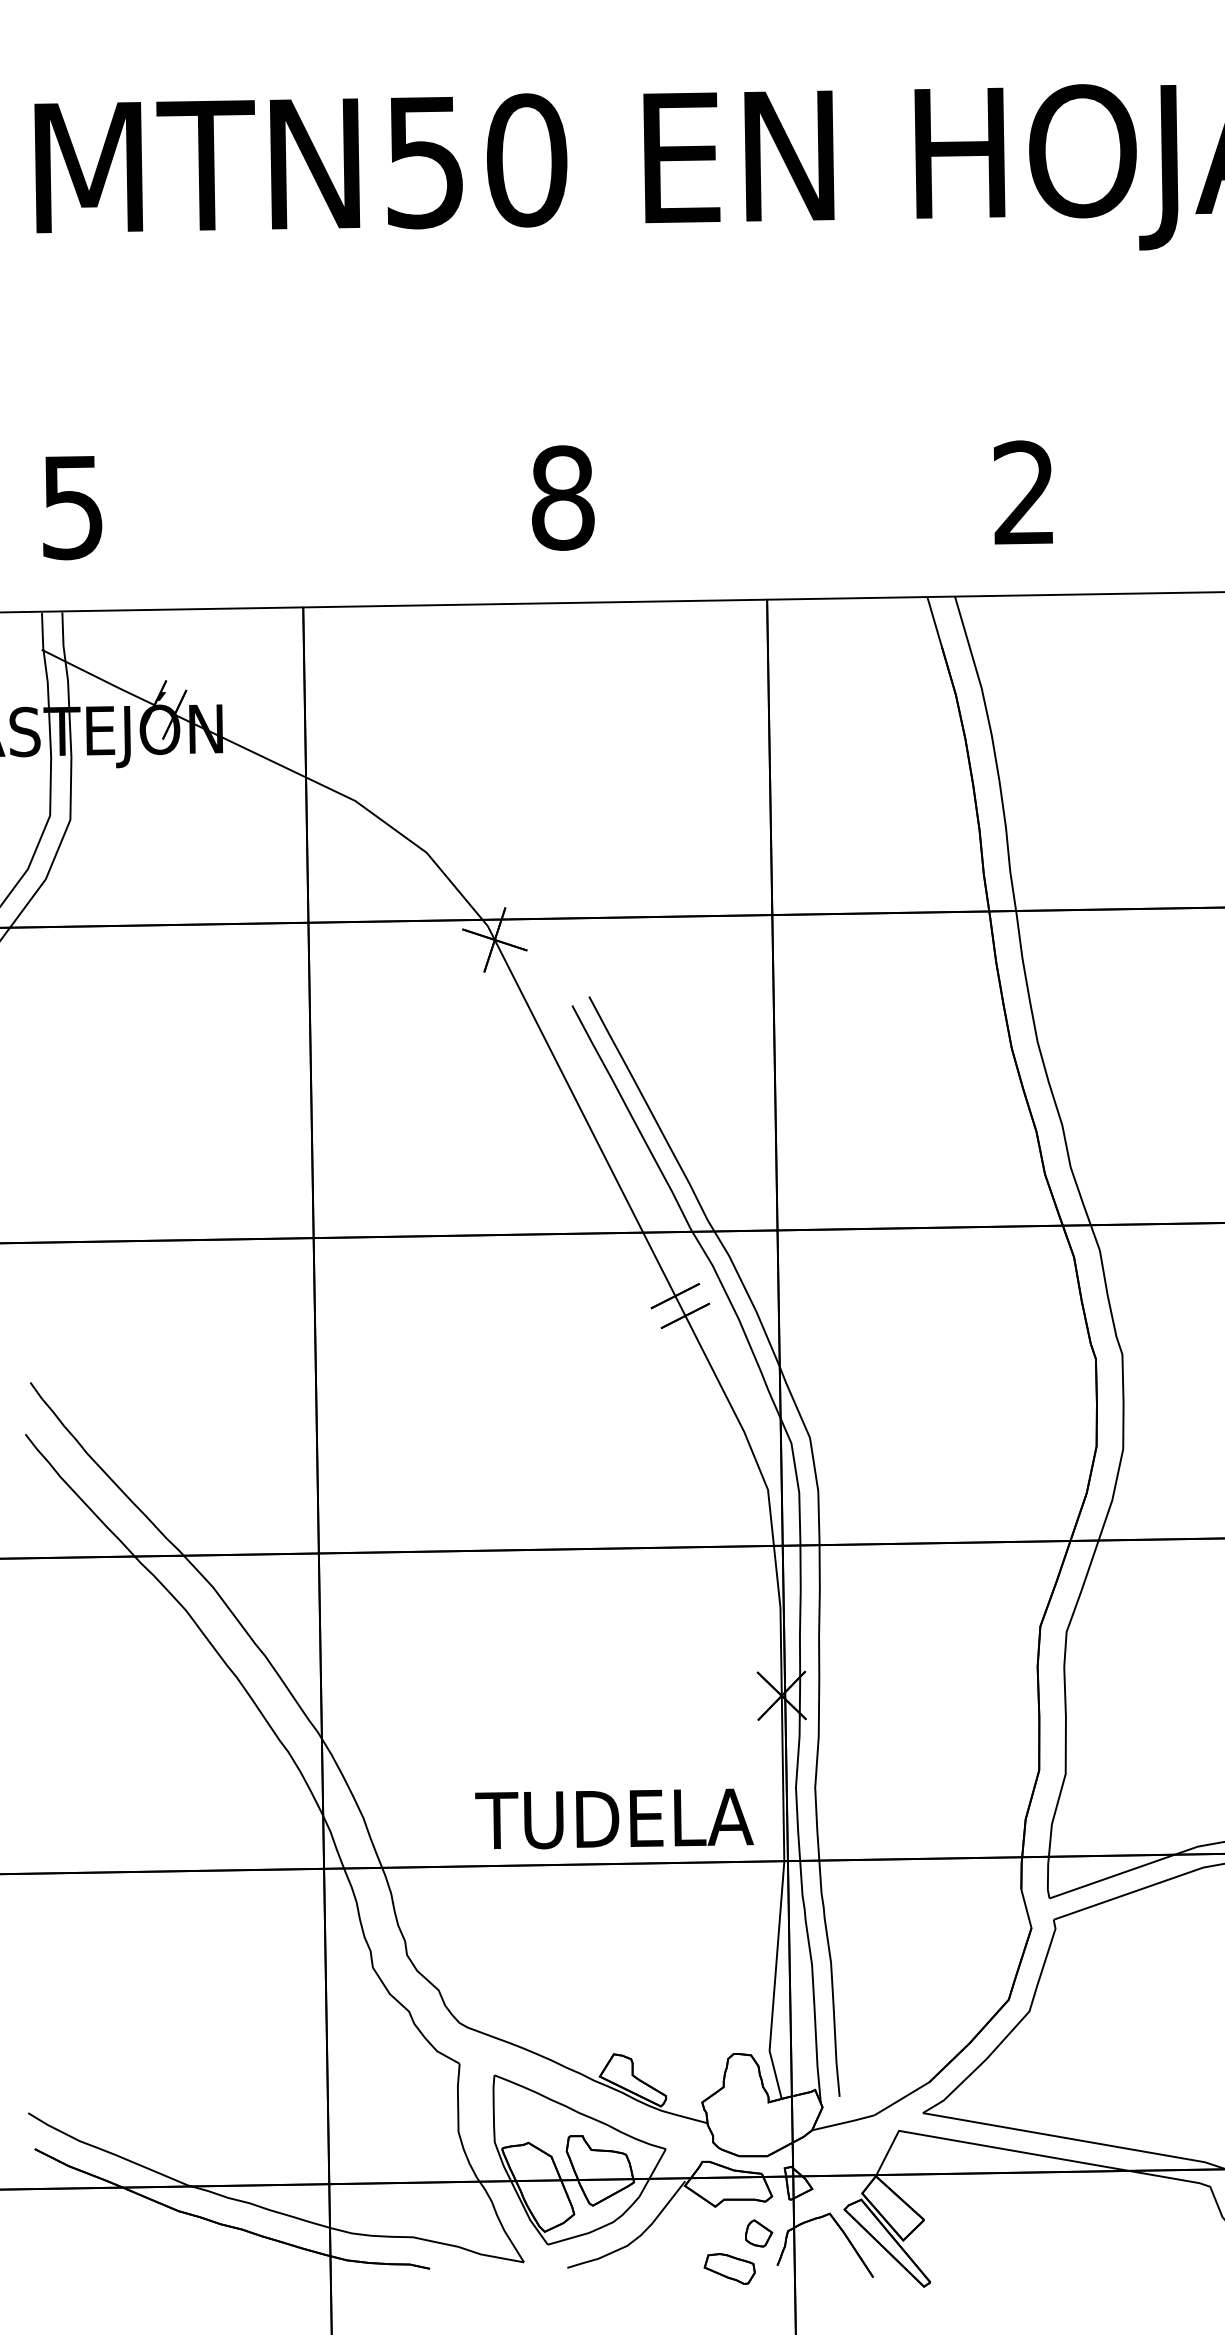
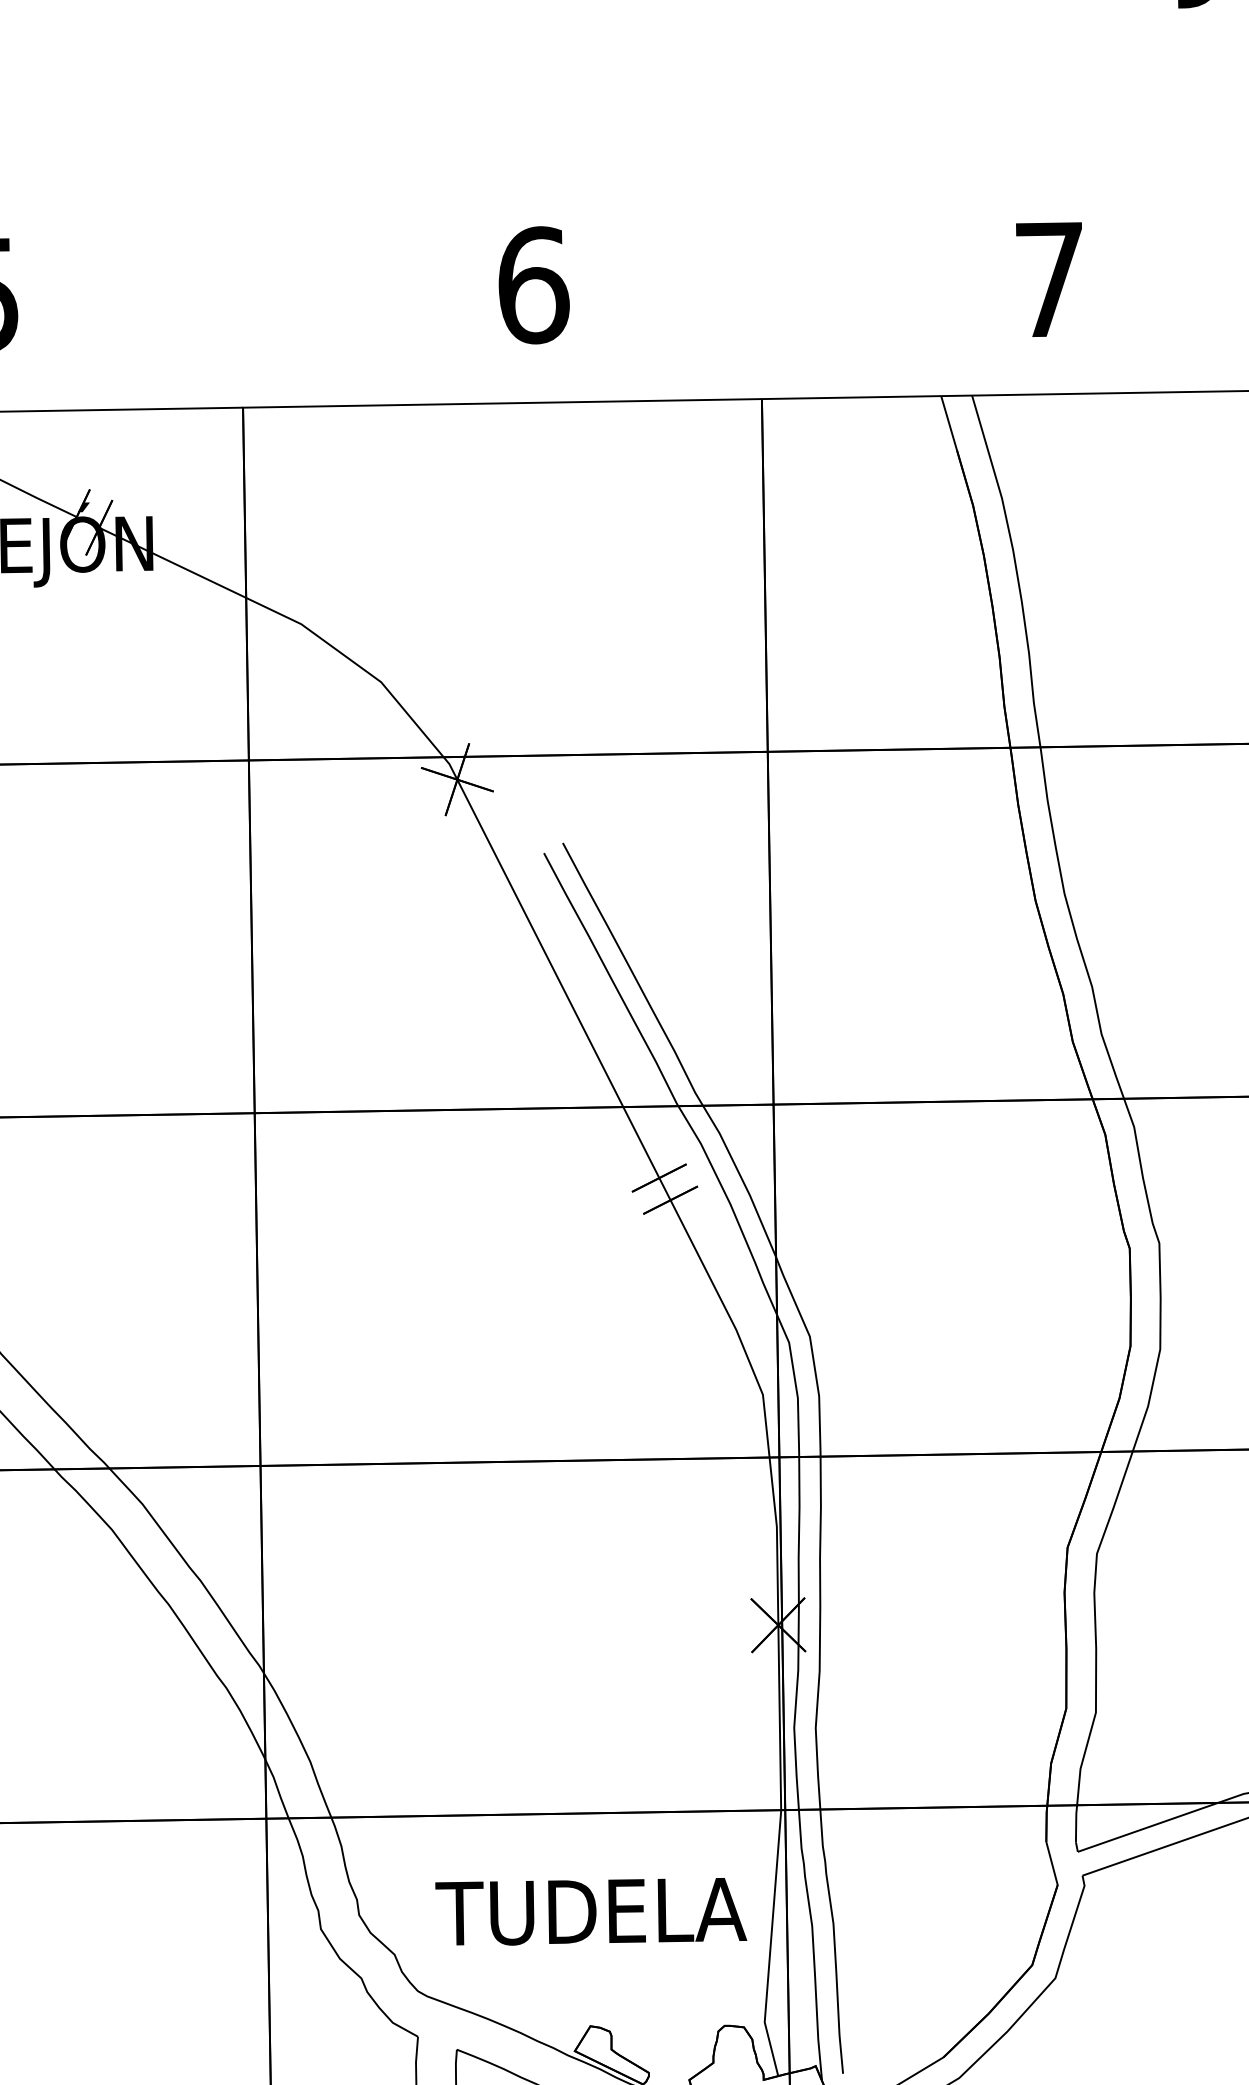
text: (1023, 492) -> (1048, 279), 2 -> 7
text: (563, 497) -> (534, 284), 8 -> 6
text: (614, 1818) -> (591, 1911), moved

